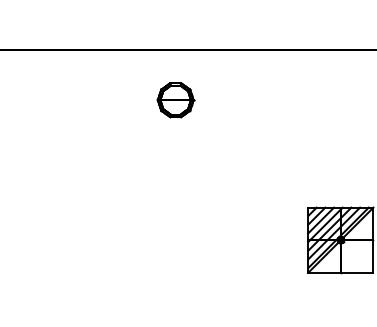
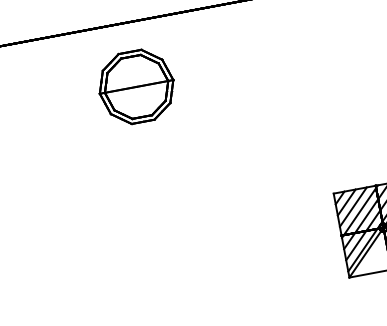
part: (175, 100) -> (136, 87), size x1.6

